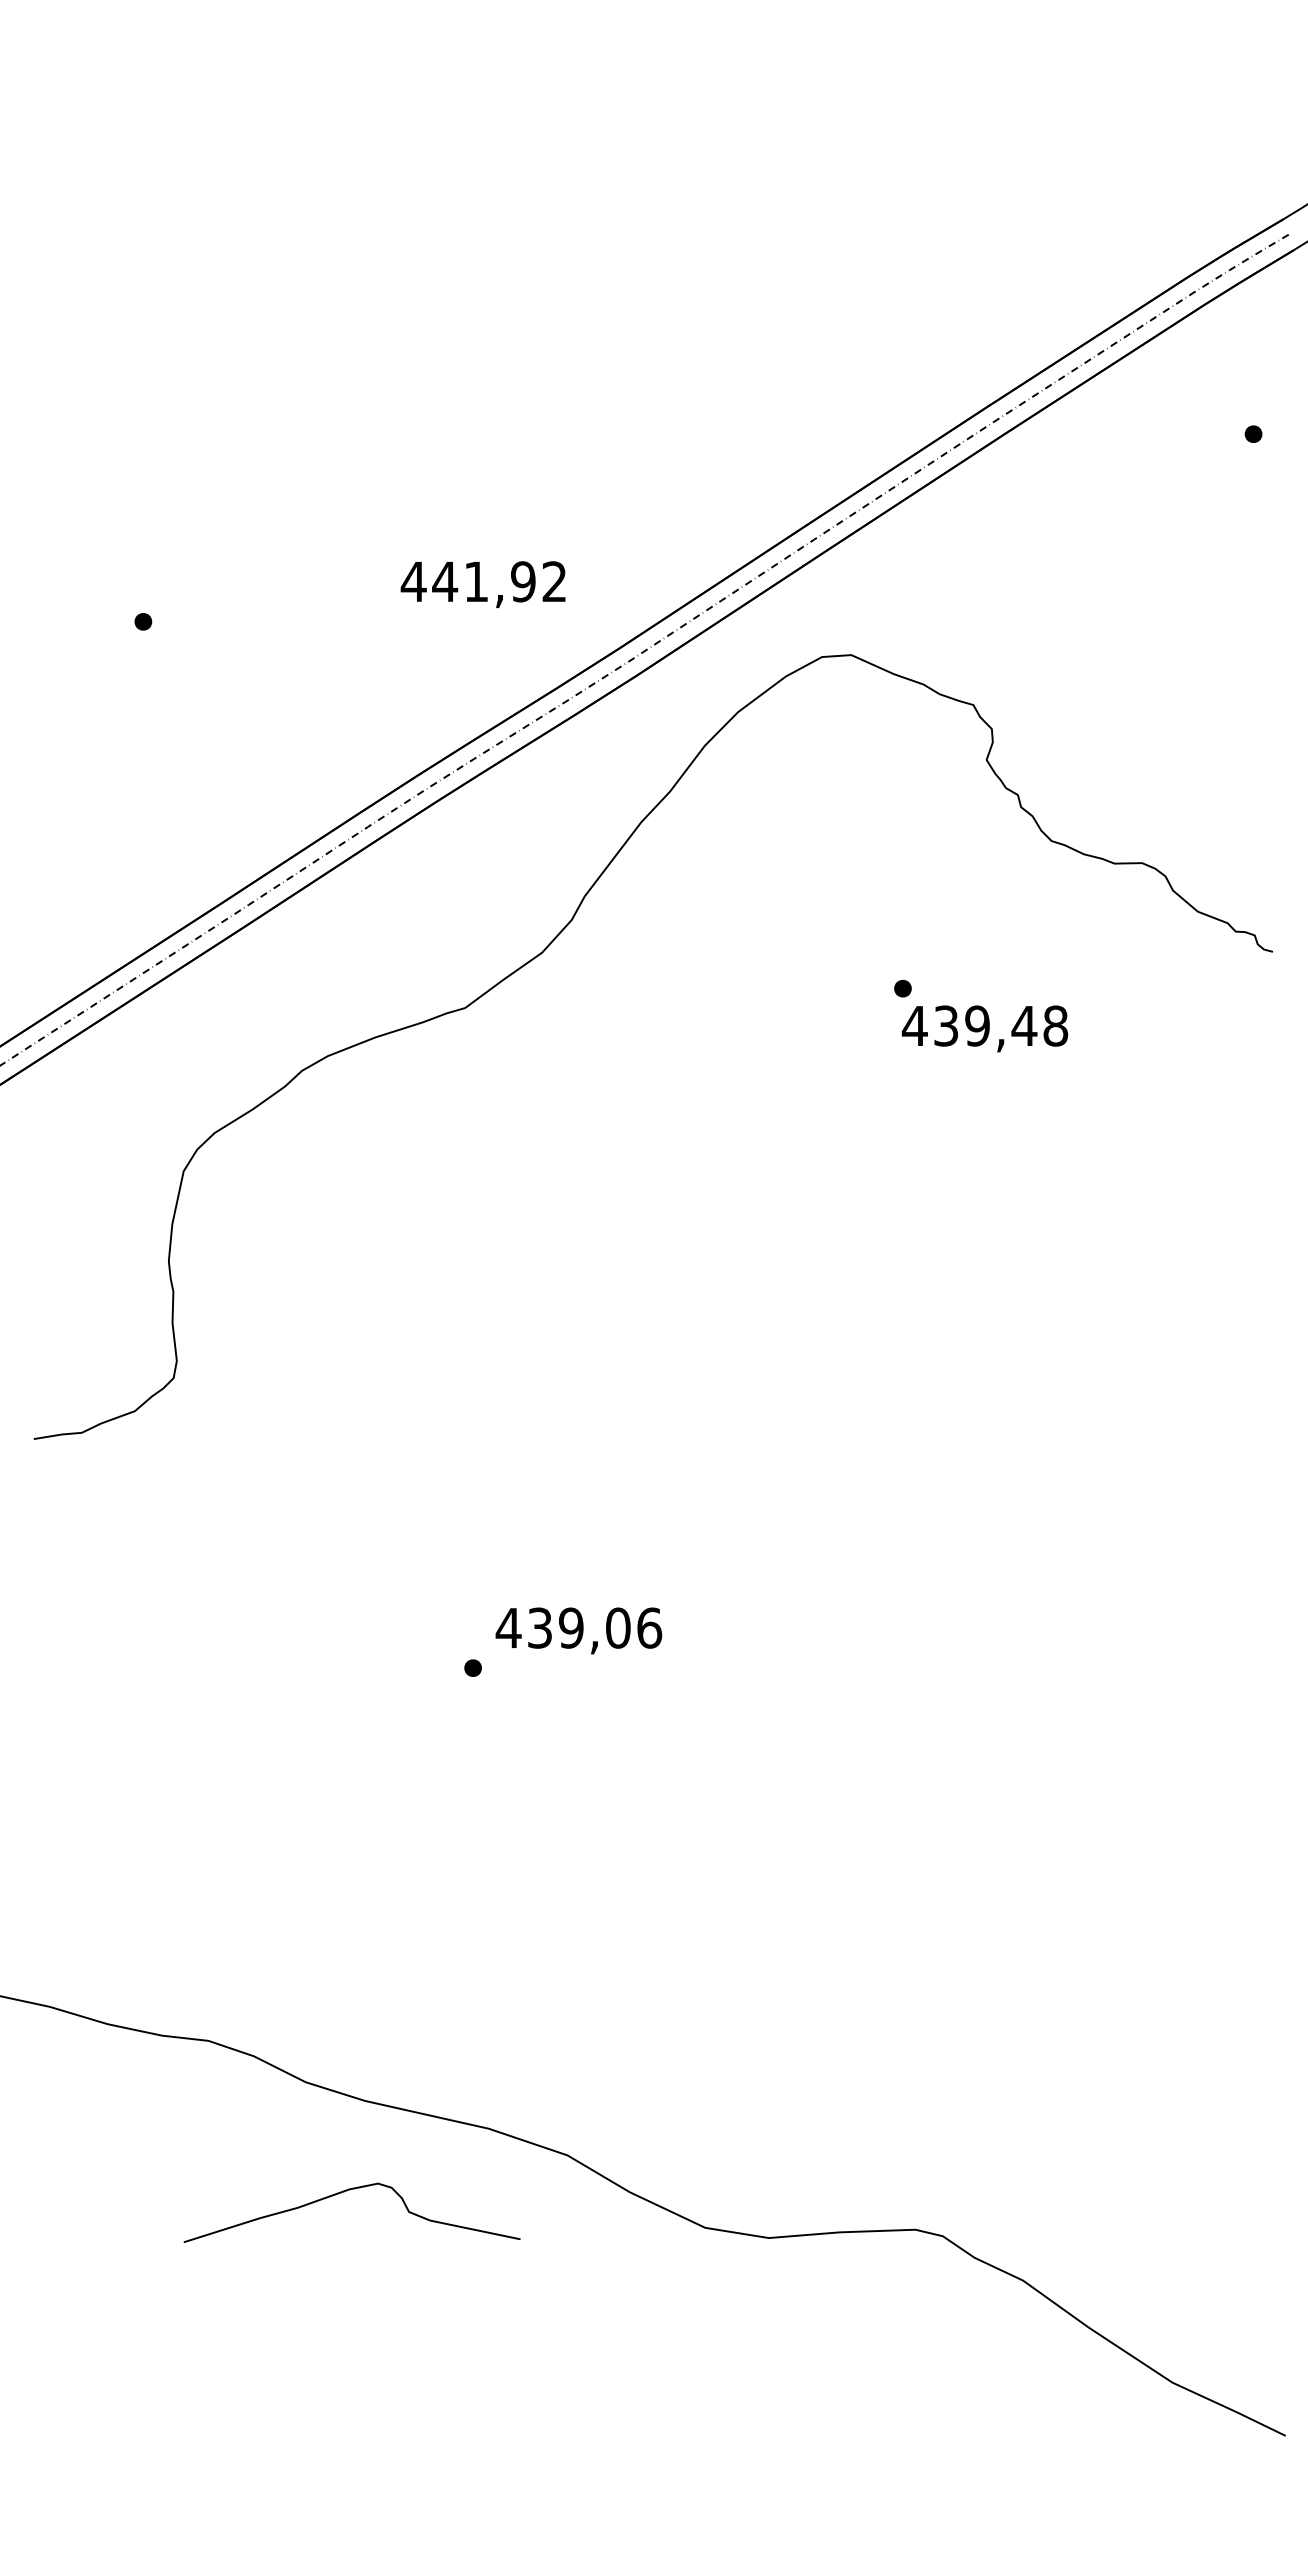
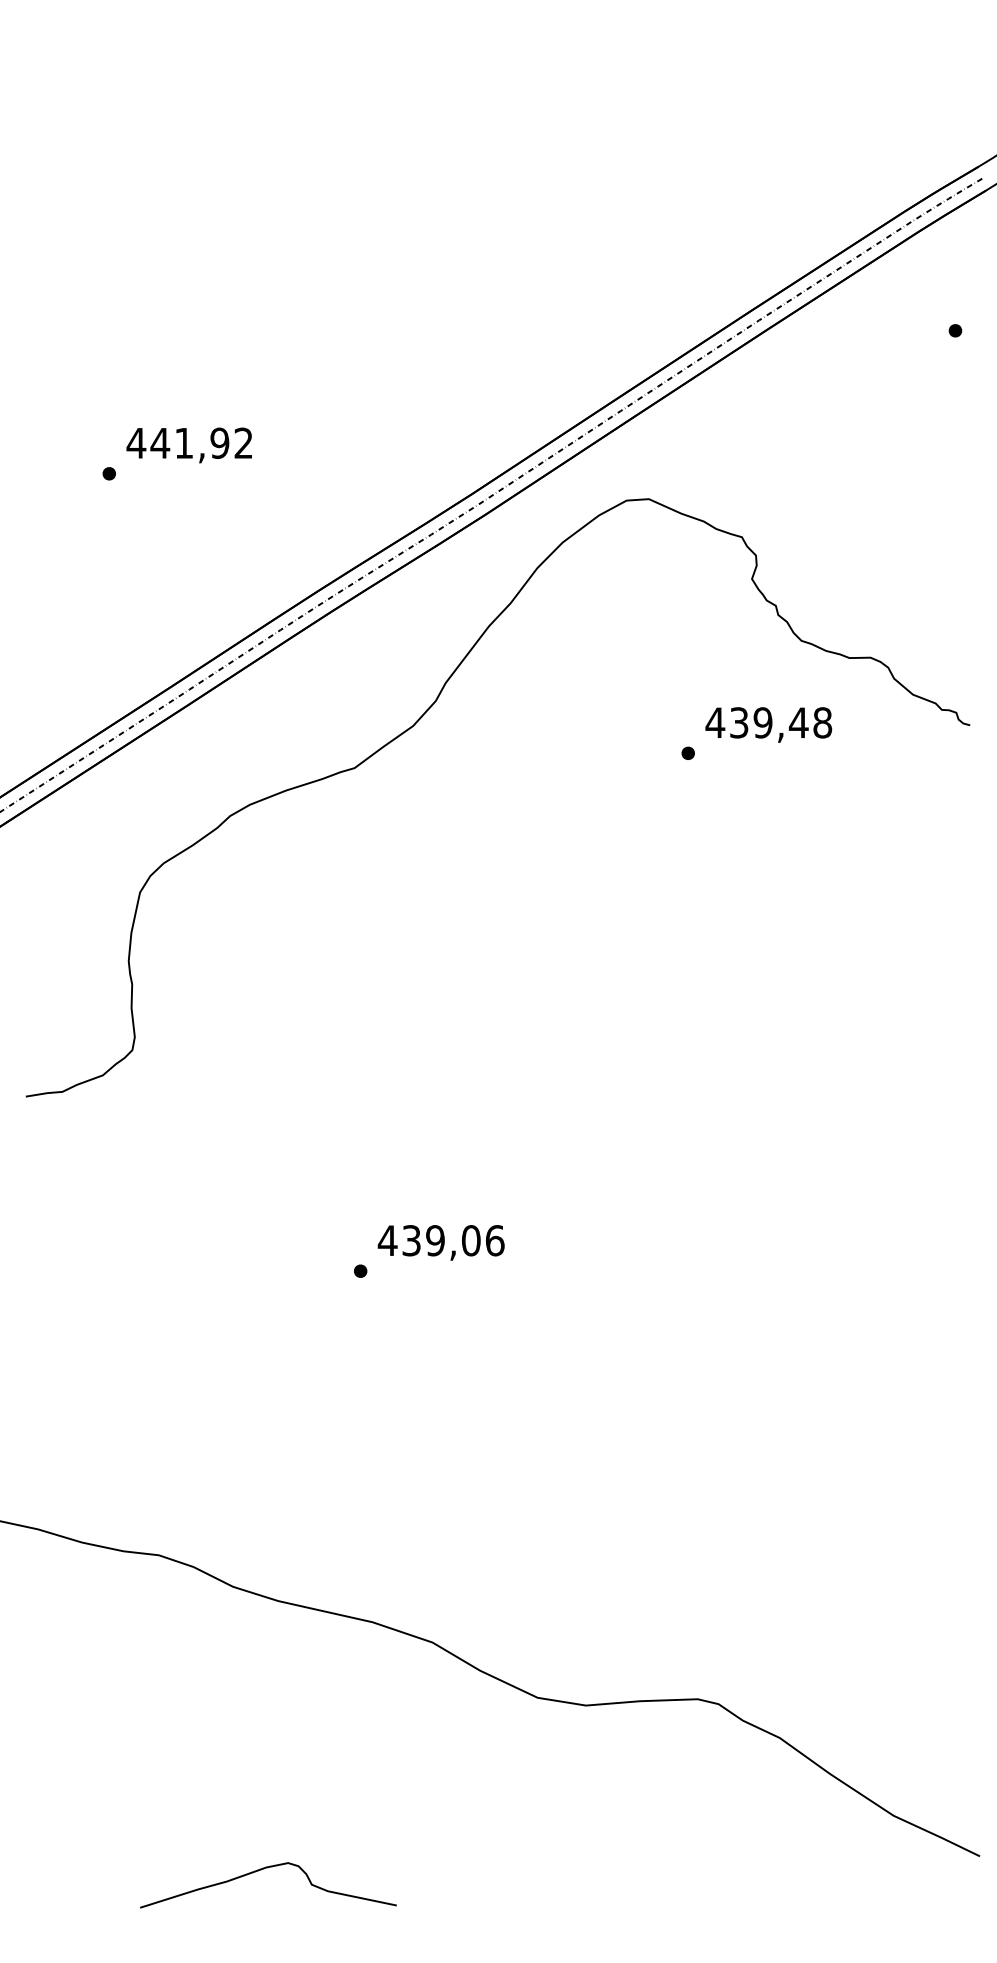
text: (482, 584) -> (188, 445), moved
text: (984, 1028) -> (768, 724), moved
curve: (346, 2192) -> (264, 1869), moved

